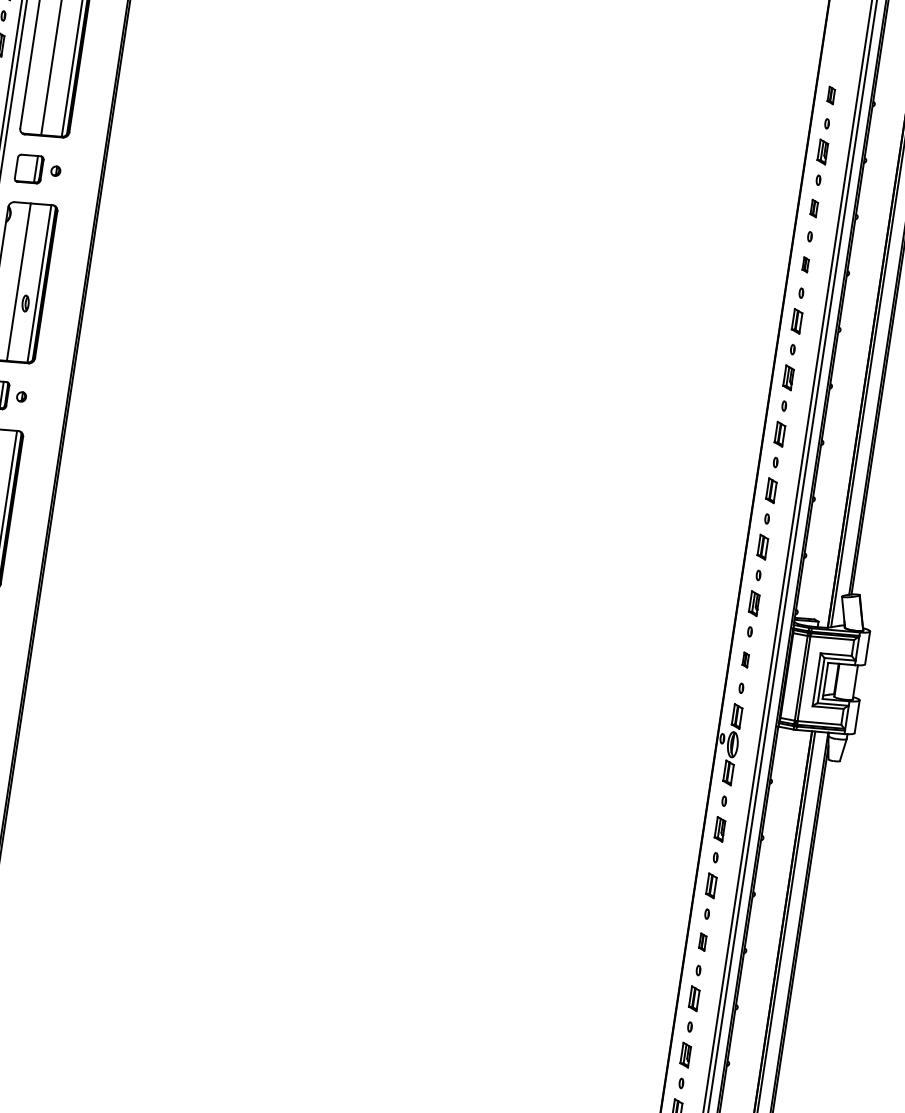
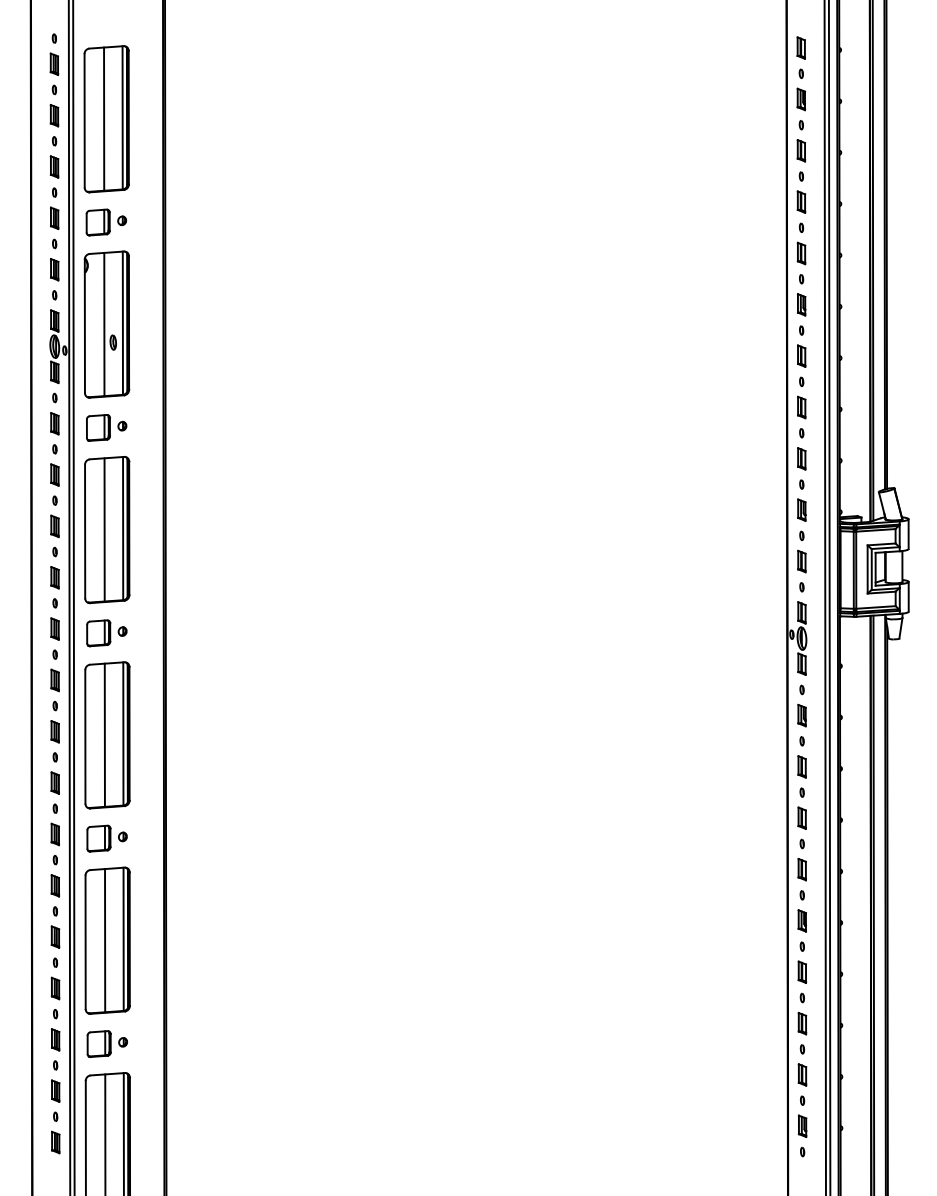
part: (830, 94) -> (800, 47), size x1.43
part: (814, 208) -> (801, 150), size x1.43
part: (805, 264) -> (801, 201), size x1.67
part: (745, 659) -> (801, 561), size x1.67
part: (702, 941) -> (801, 817), size x1.43

